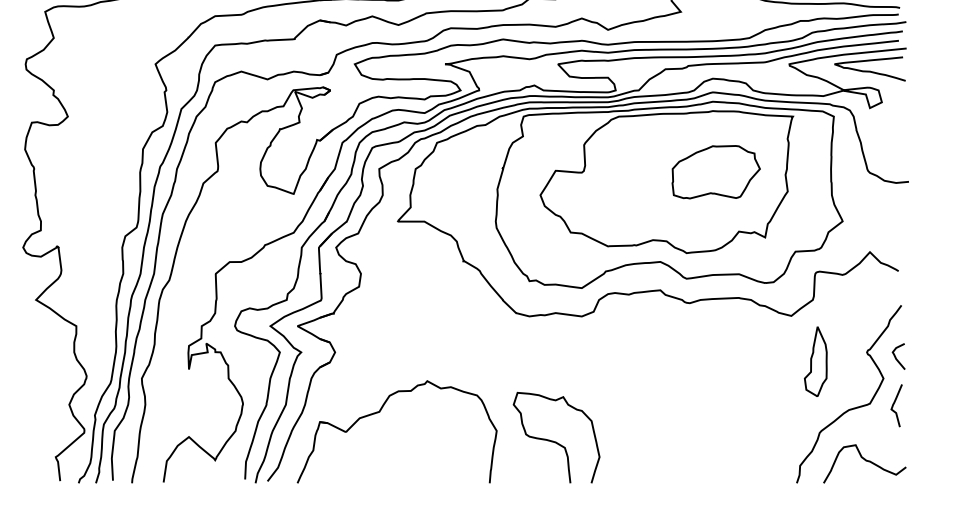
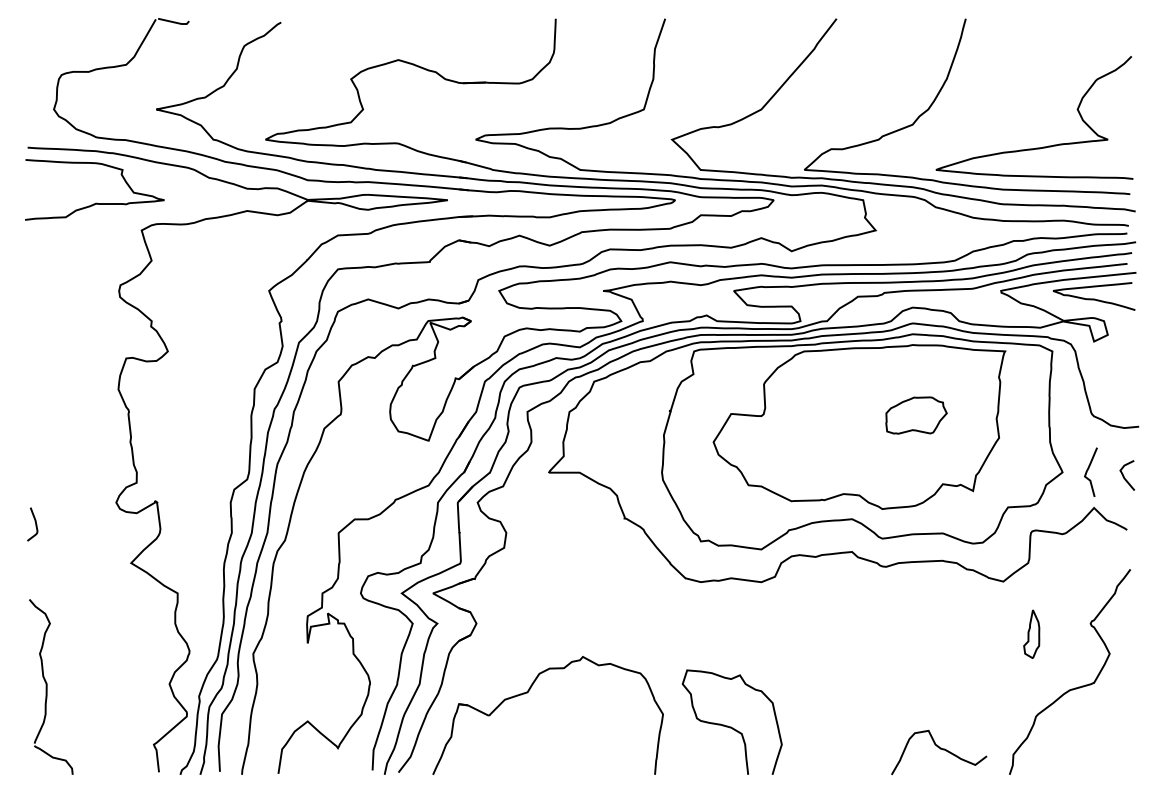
part: (716, 172) -> (916, 415), size x0.6
curve: (896, 356) -> (1124, 475), moved
part: (815, 360) -> (1031, 633), size x0.6
curve: (894, 404) -> (1088, 470), moved
curve: (866, 461) -> (940, 749), moved

